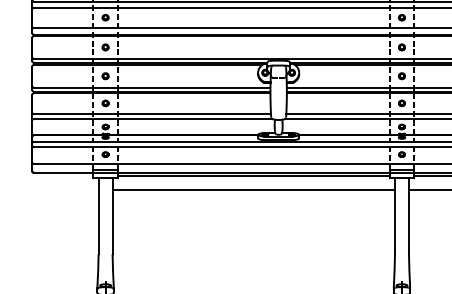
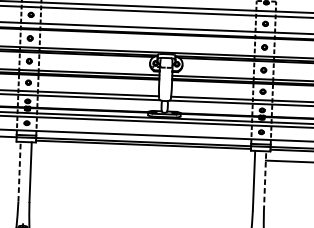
line: (253, 190) -> (142, 156), removed
line: (98, 216) -> (19, 171), solid -> dashed
line: (408, 216) -> (264, 181), solid -> dashed

